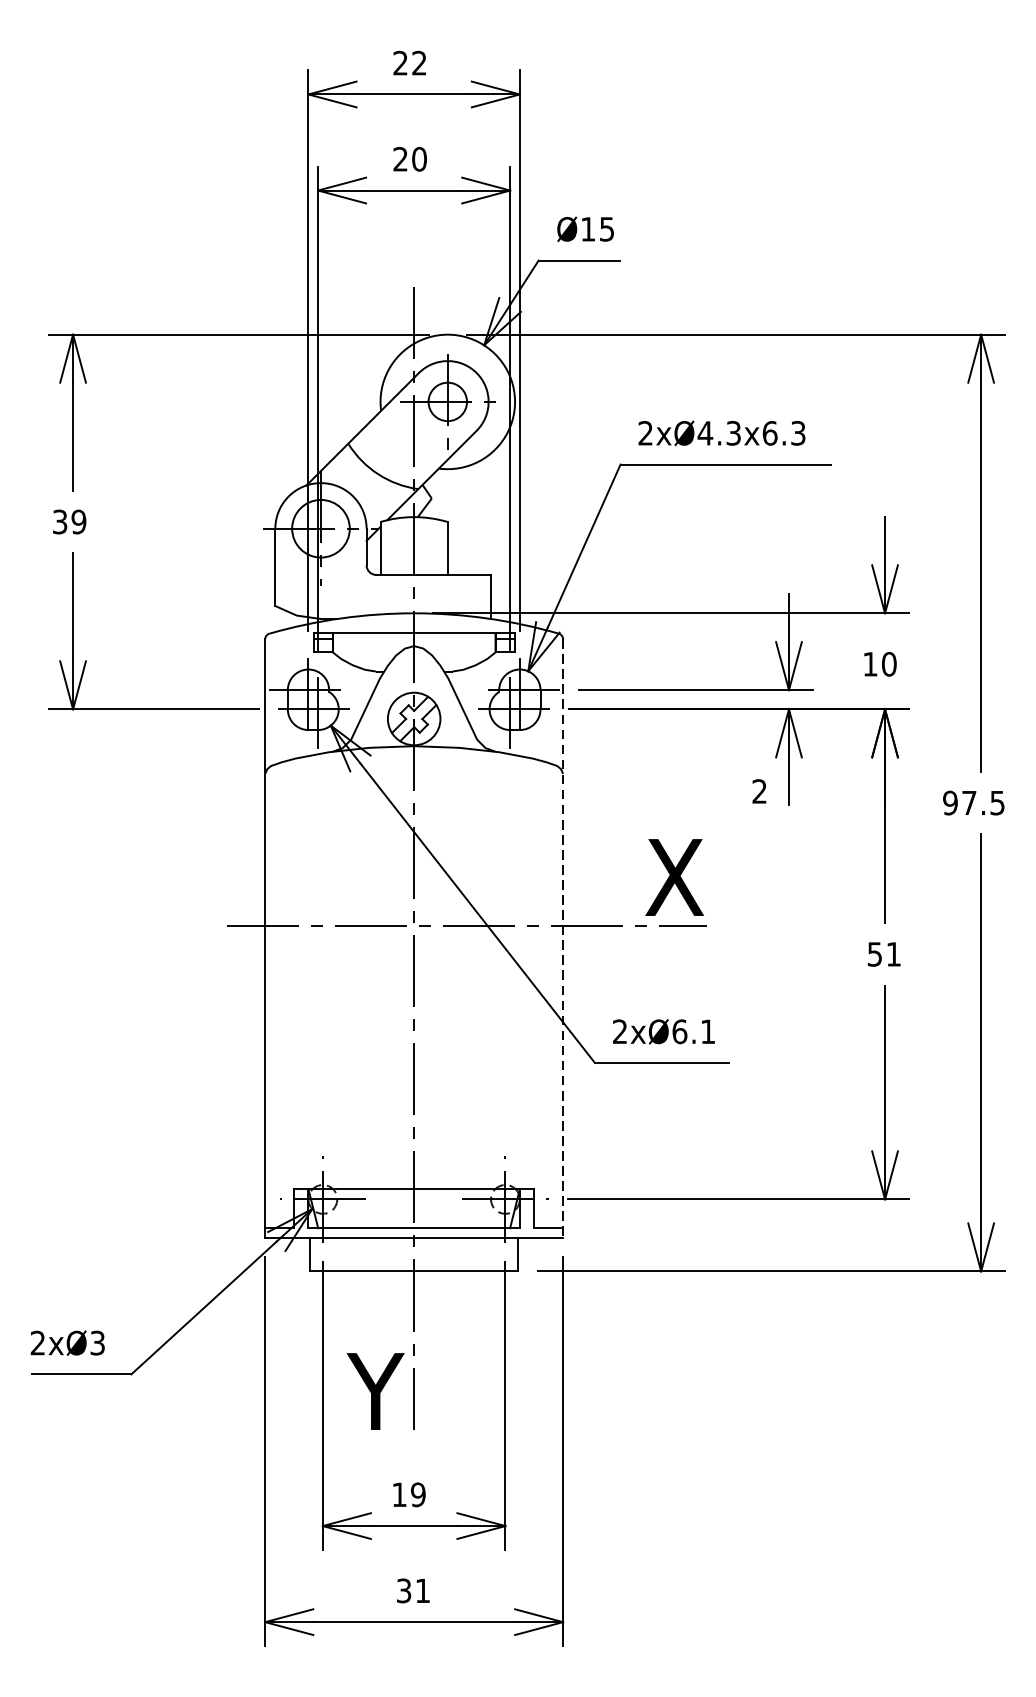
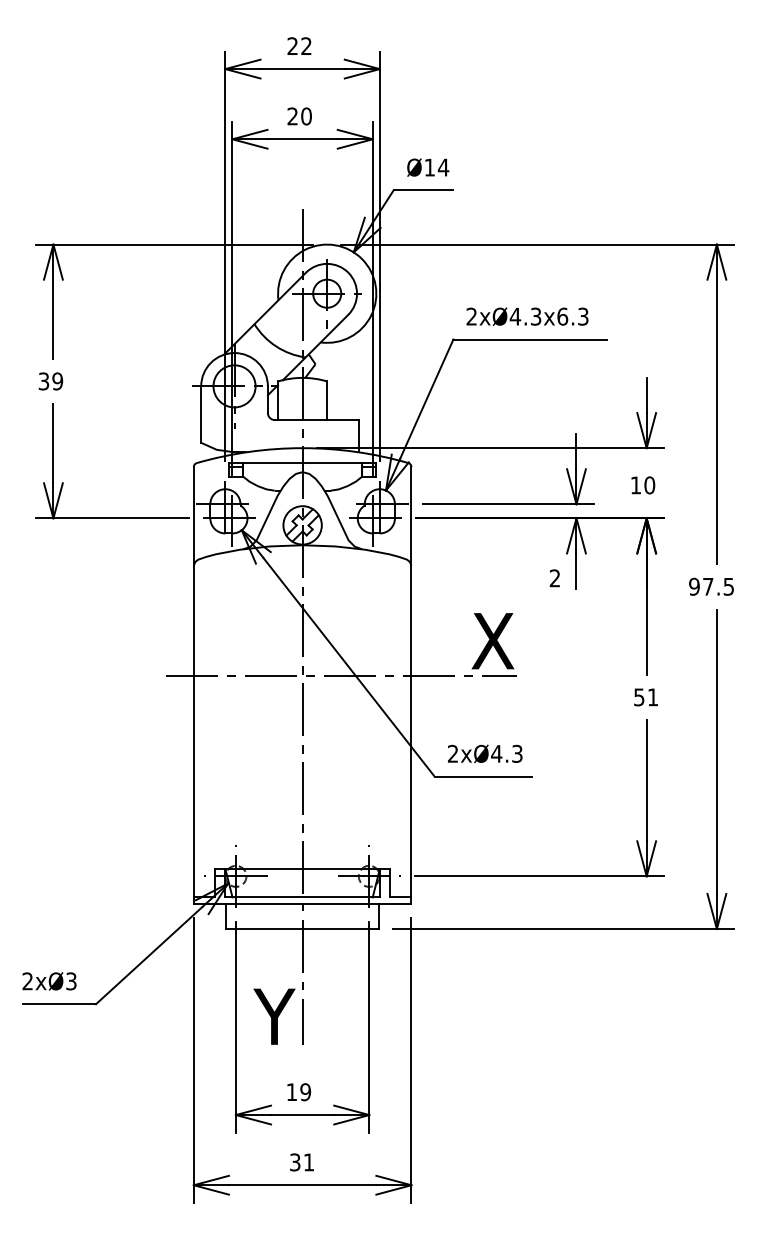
text: (606, 229) -> (443, 167), Ø15 -> Ø14
line: (563, 938) -> (411, 685), dashed -> solid
text: (693, 1031) -> (506, 753), 2xØ6.1 -> 2xØ4.3

